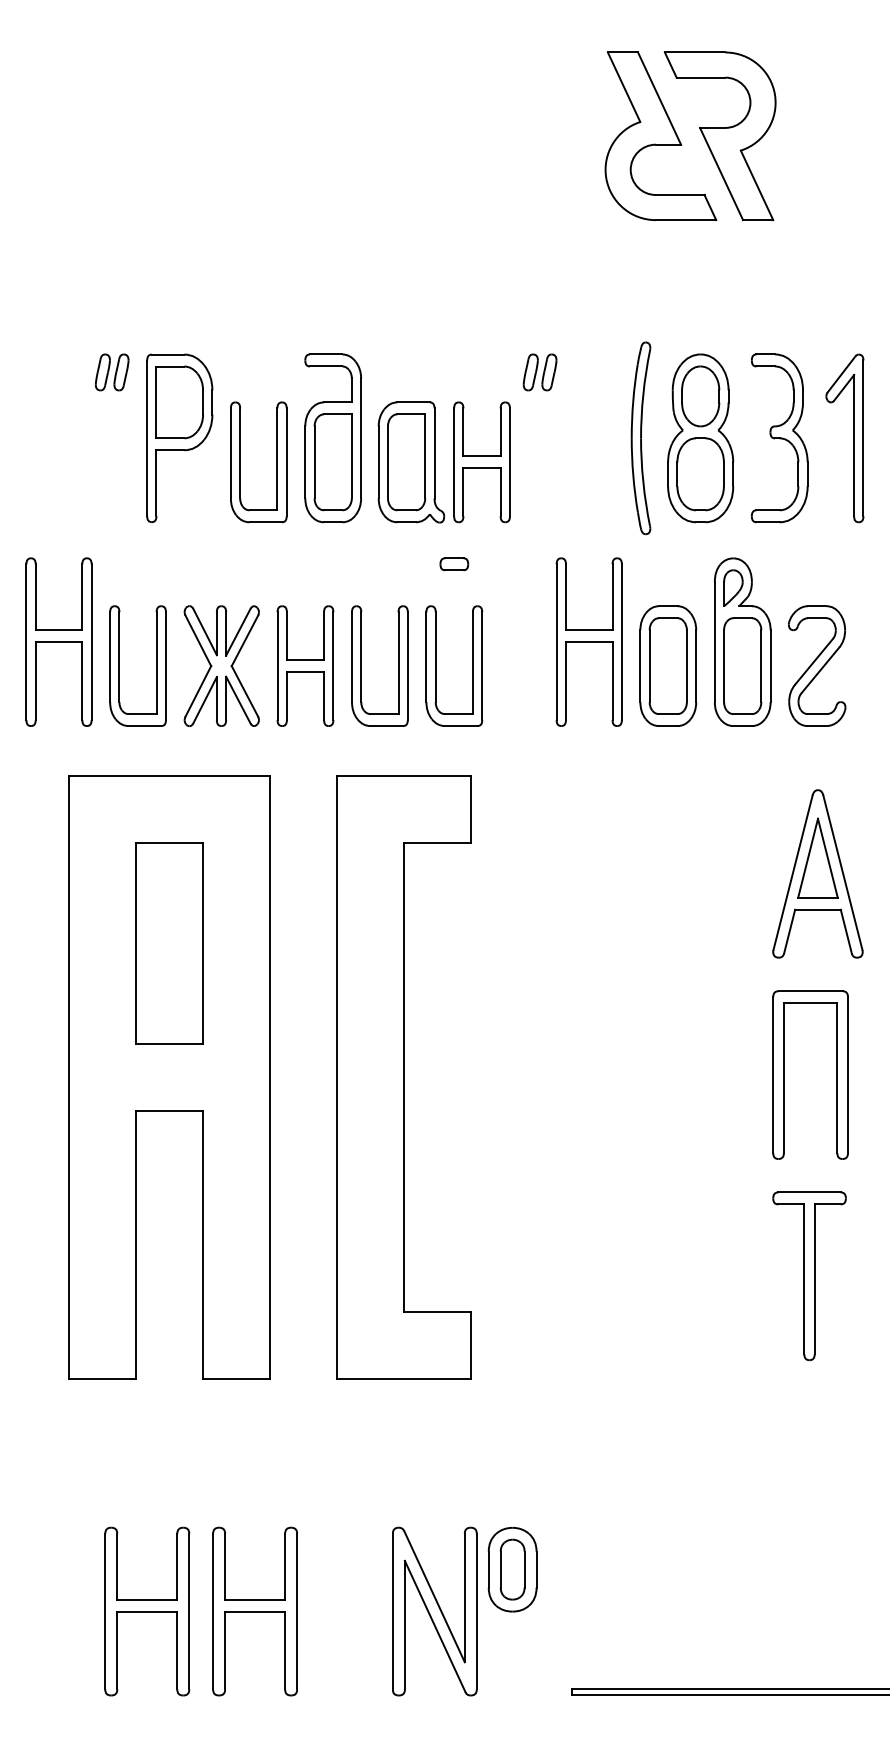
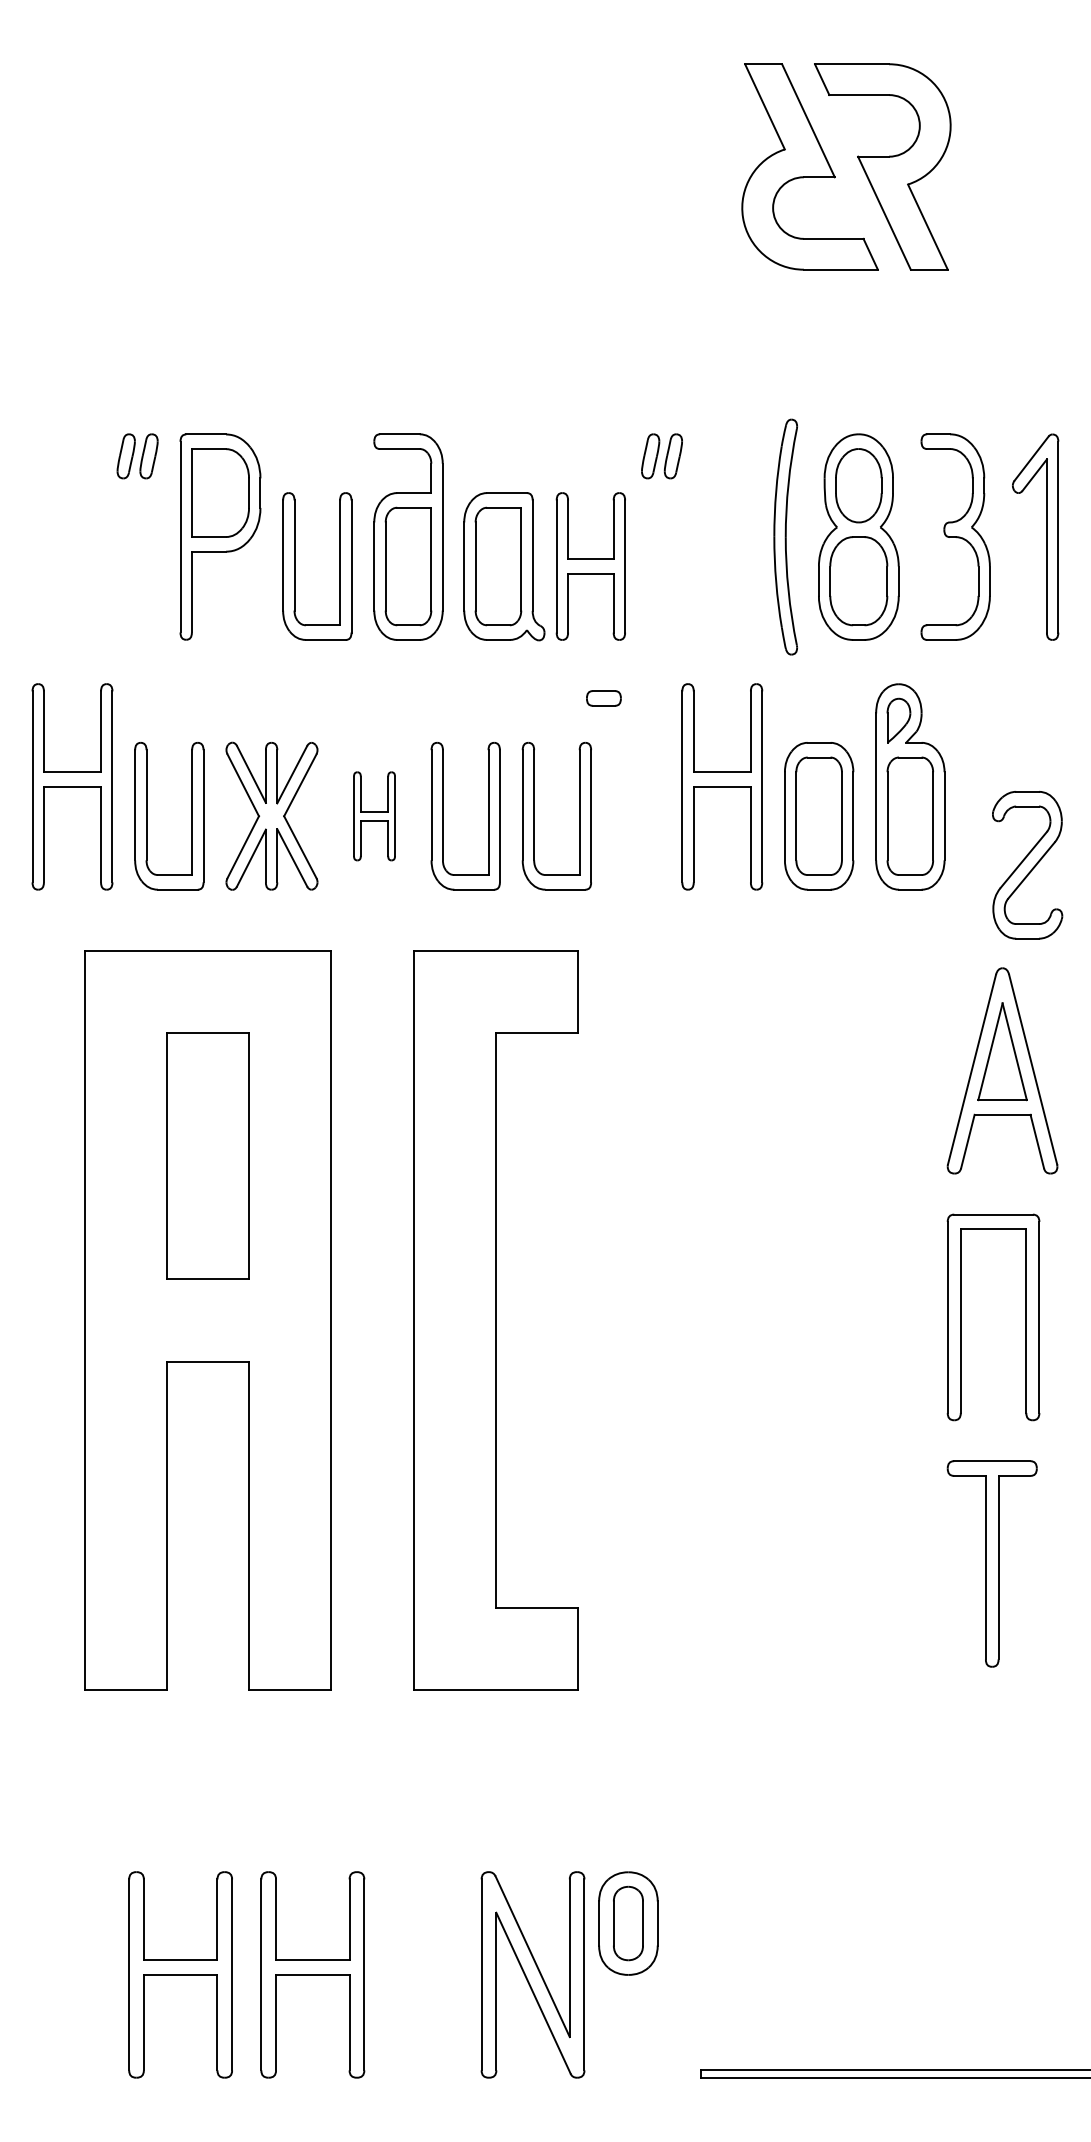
part: (453, 564) -> (603, 698), moved
part: (305, 666) -> (374, 816), size x0.6
part: (817, 666) -> (1027, 865), moved

